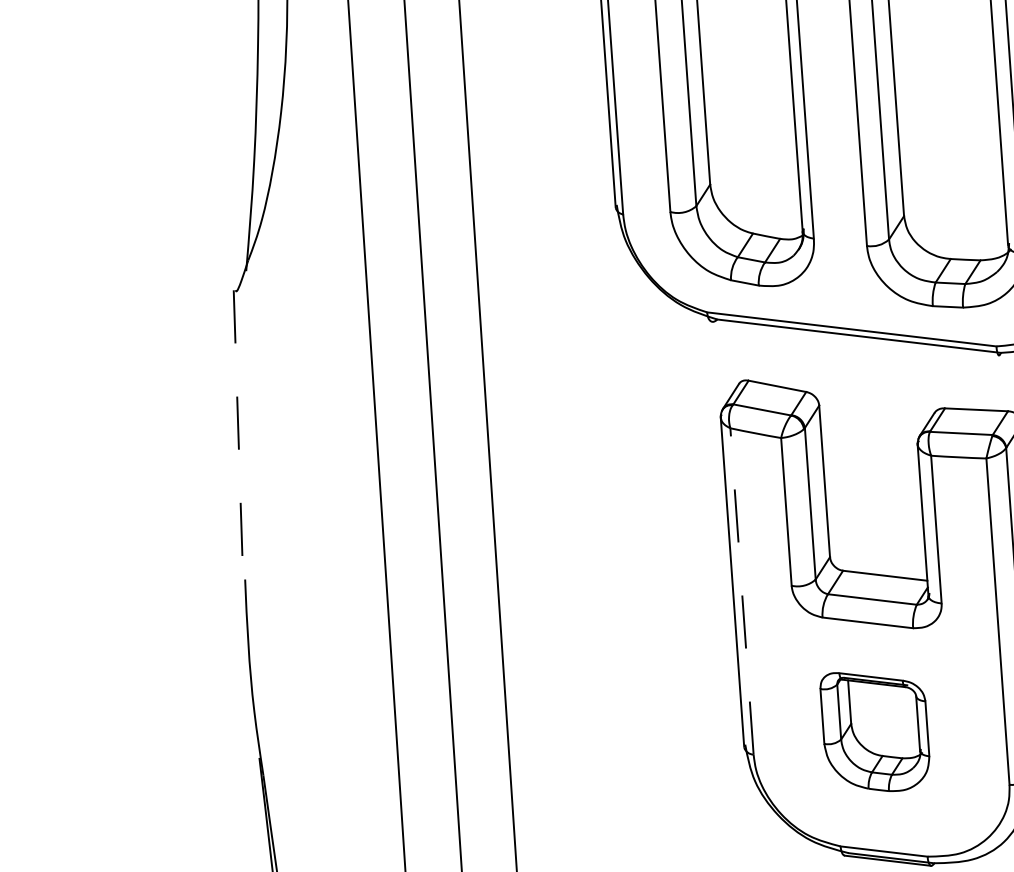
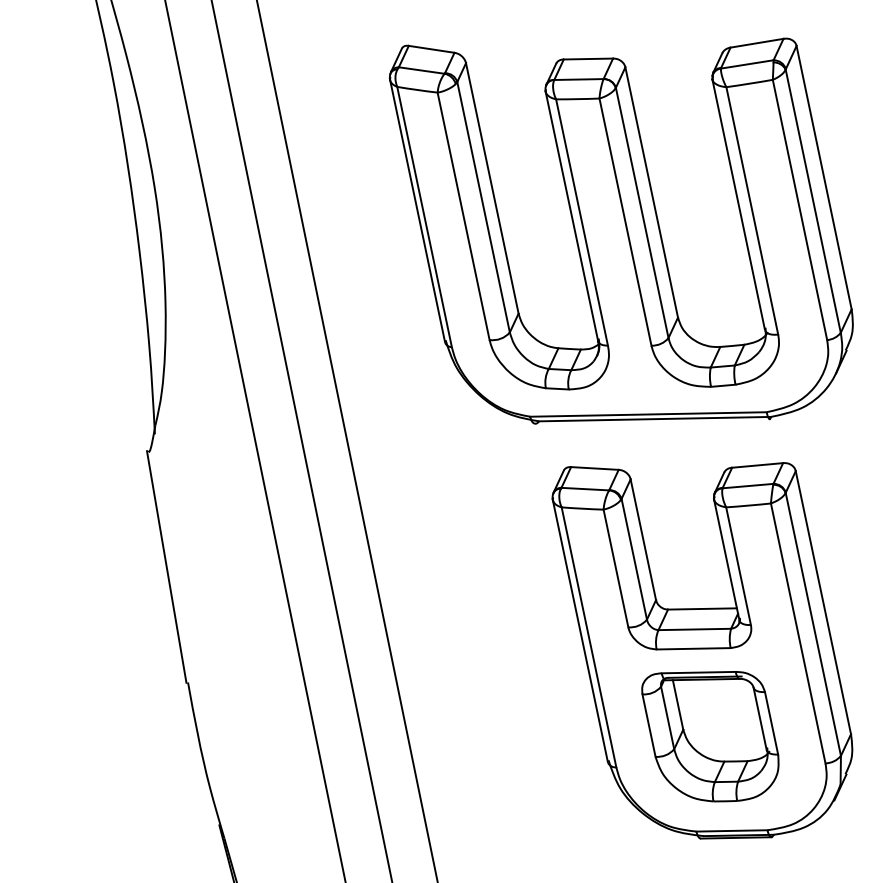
line: (238, 434) -> (166, 566), dashed -> solid
line: (742, 591) -> (589, 637), dashed -> solid
part: (873, 732) -> (710, 736), size x1.43

